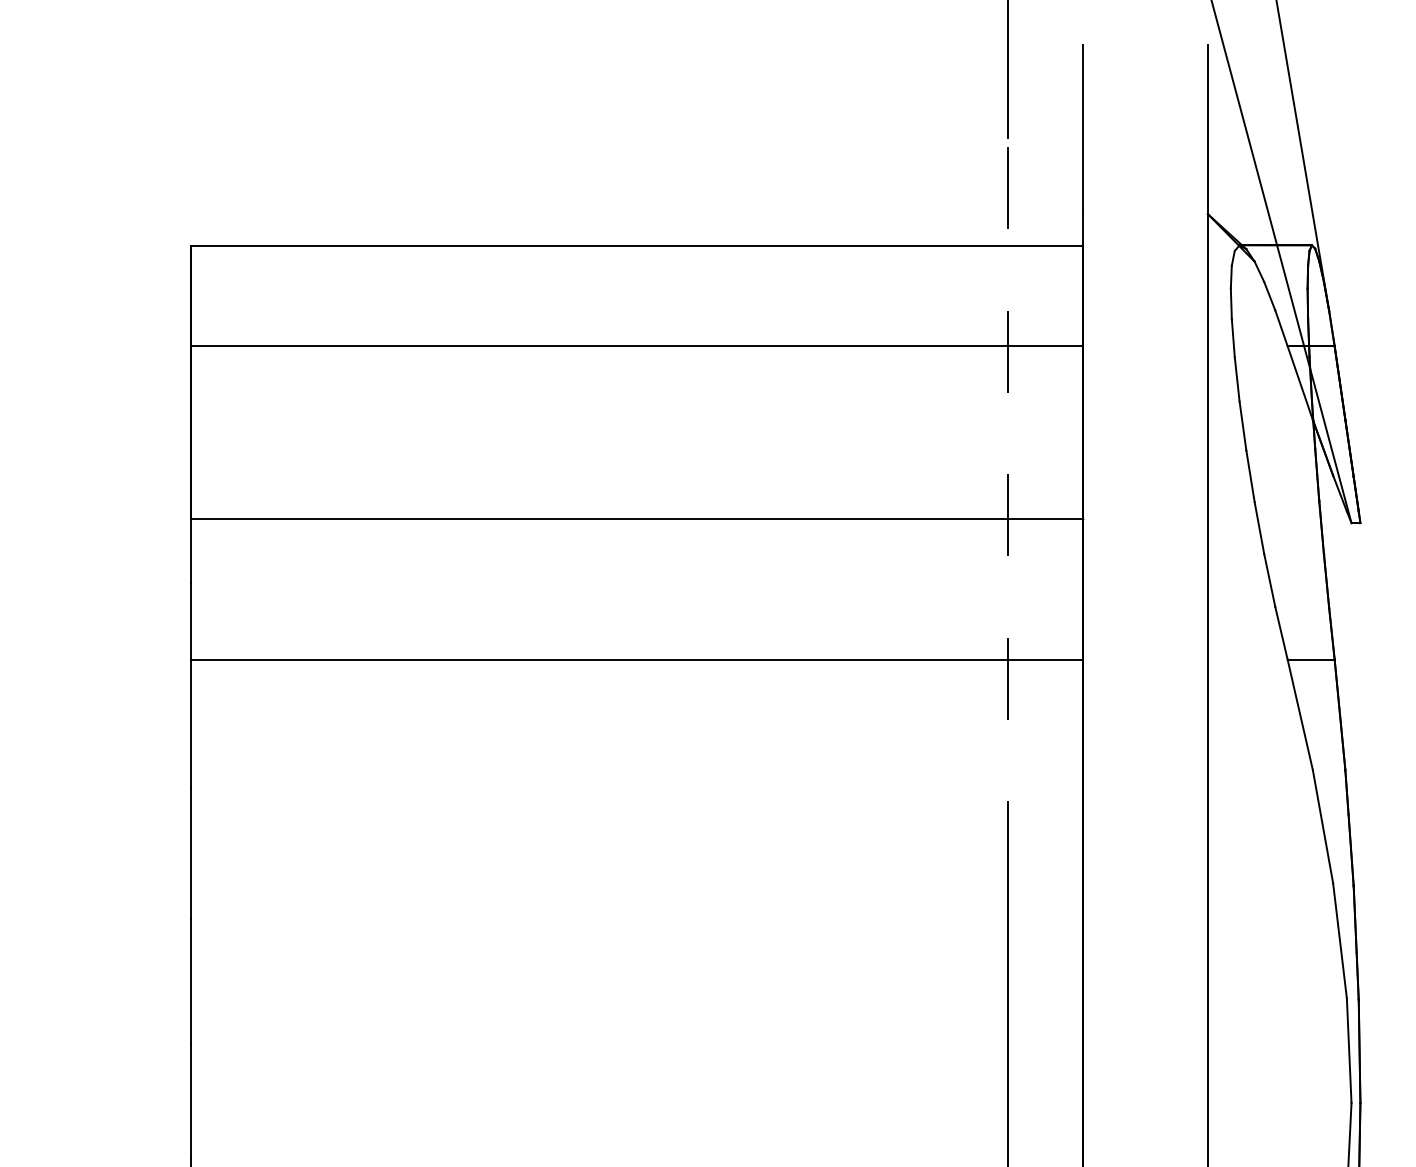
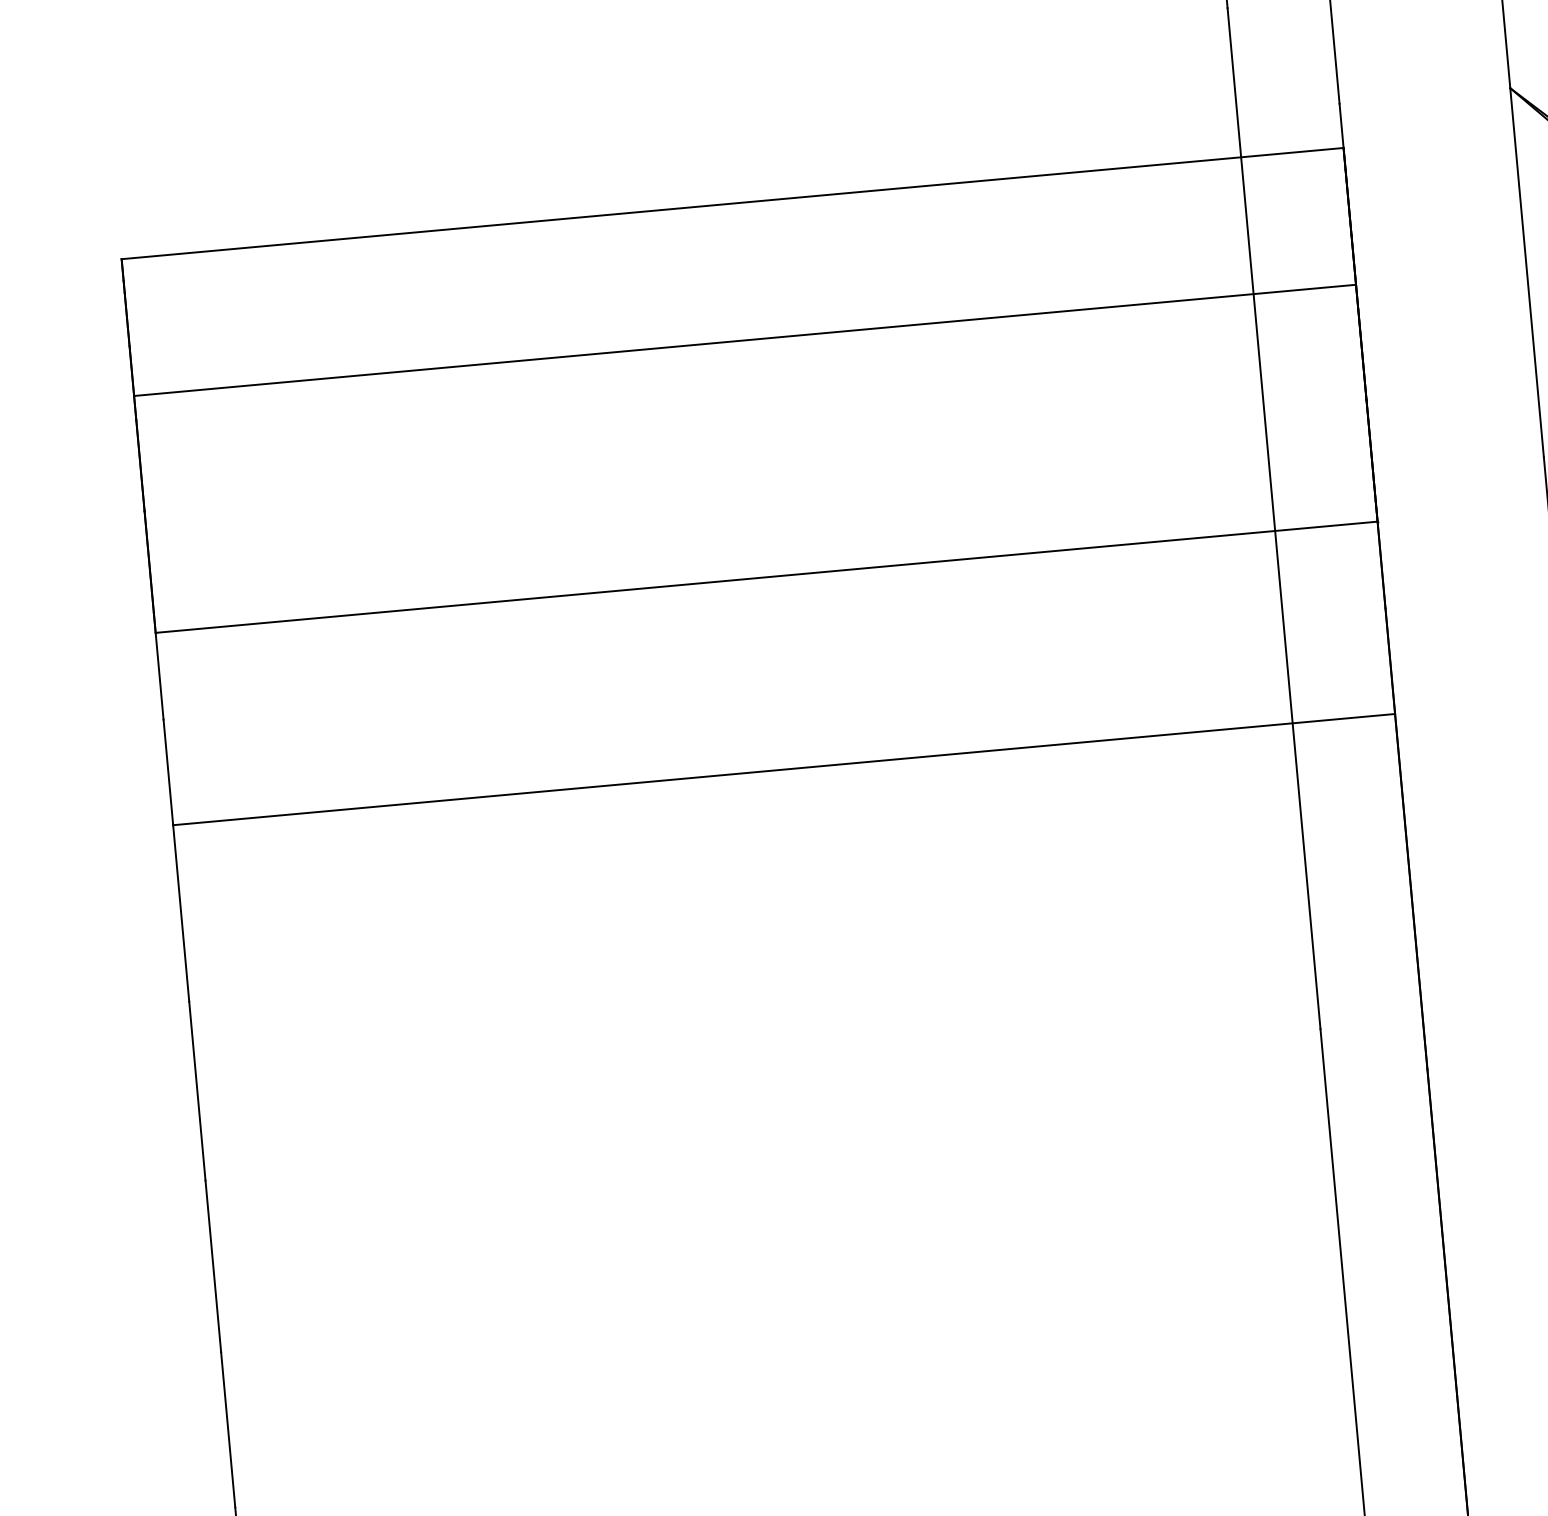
line: (1008, 510) -> (1274, 518), dashed -> solid

